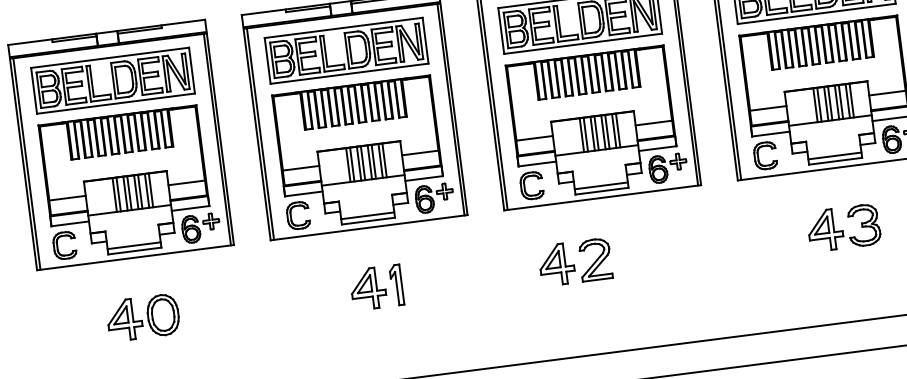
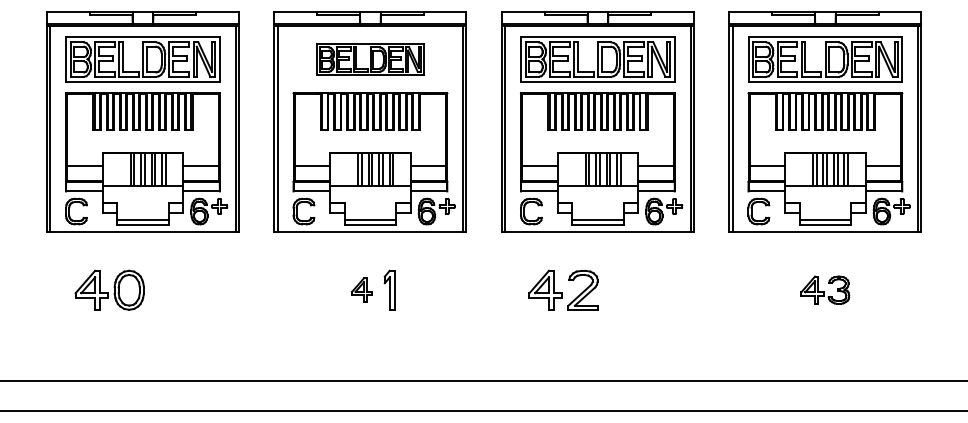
part: (346, 50) -> (370, 59), size x0.7
part: (844, 227) -> (825, 289), size x0.7
part: (367, 288) -> (361, 289), size x0.6
part: (142, 316) -> (109, 289), moved

